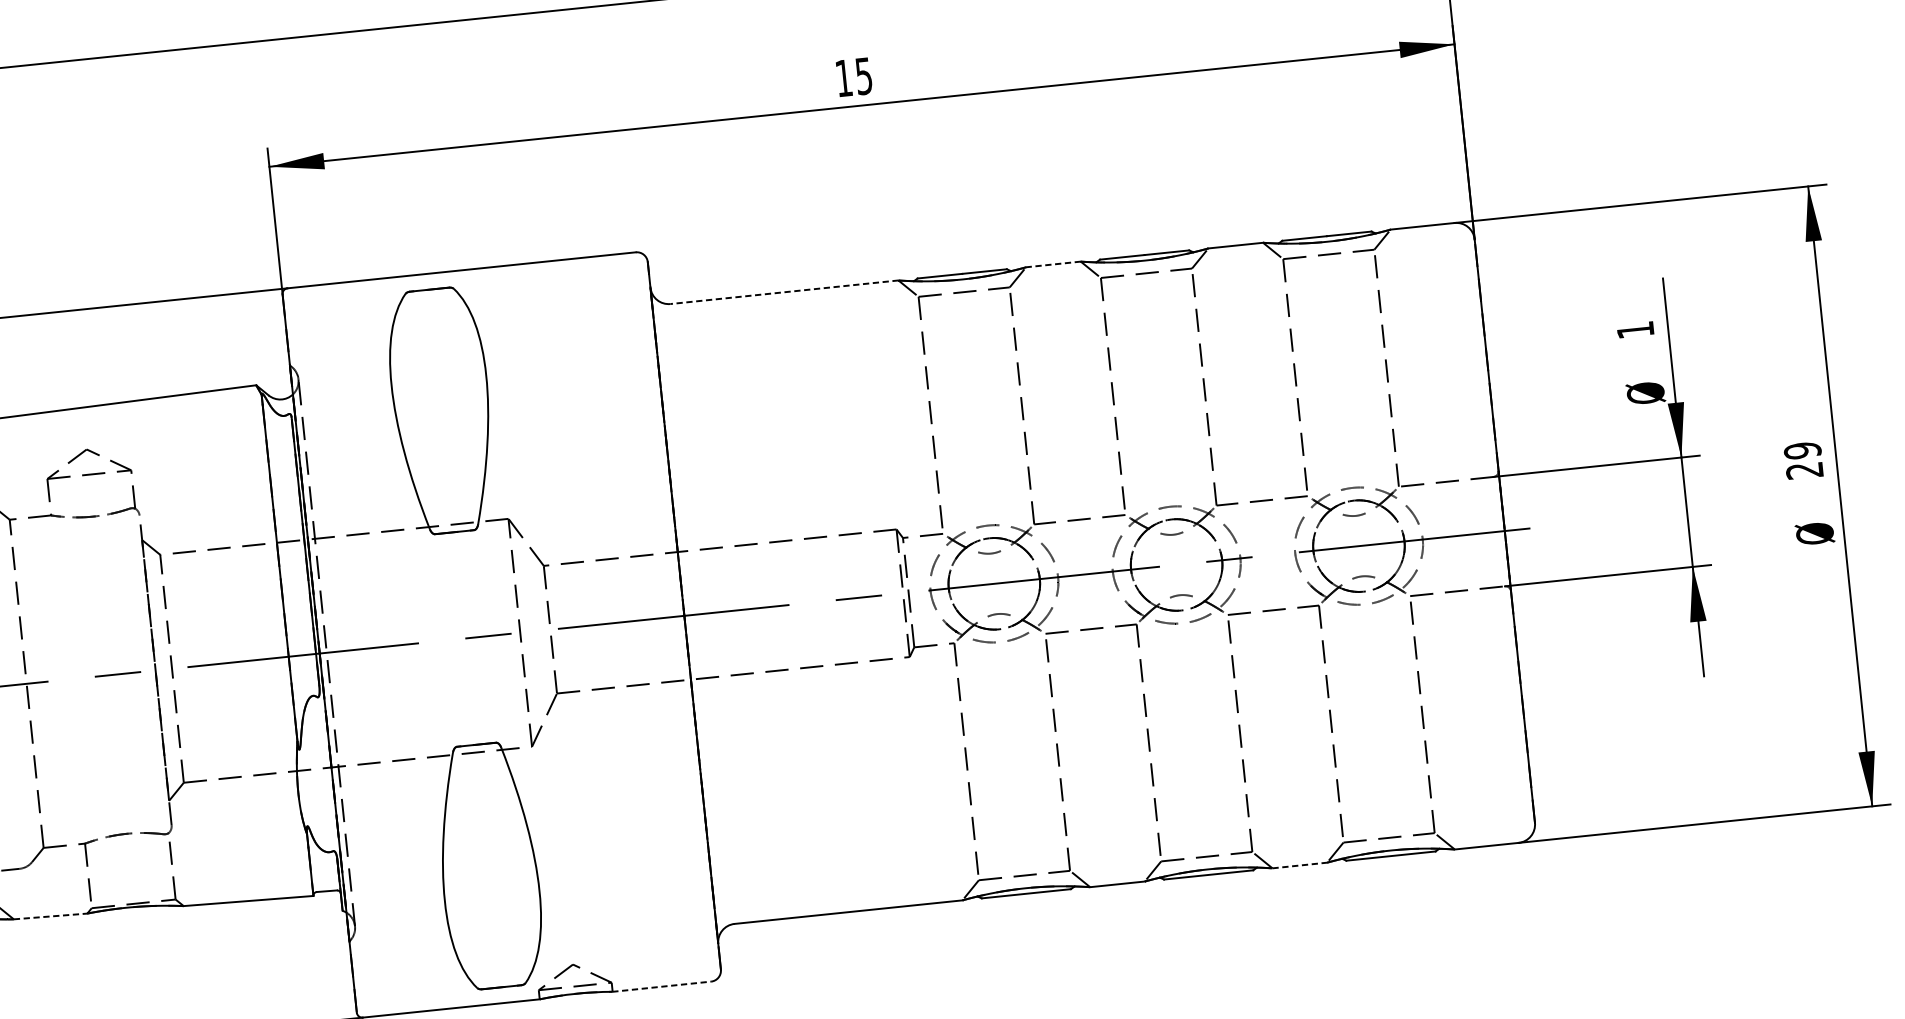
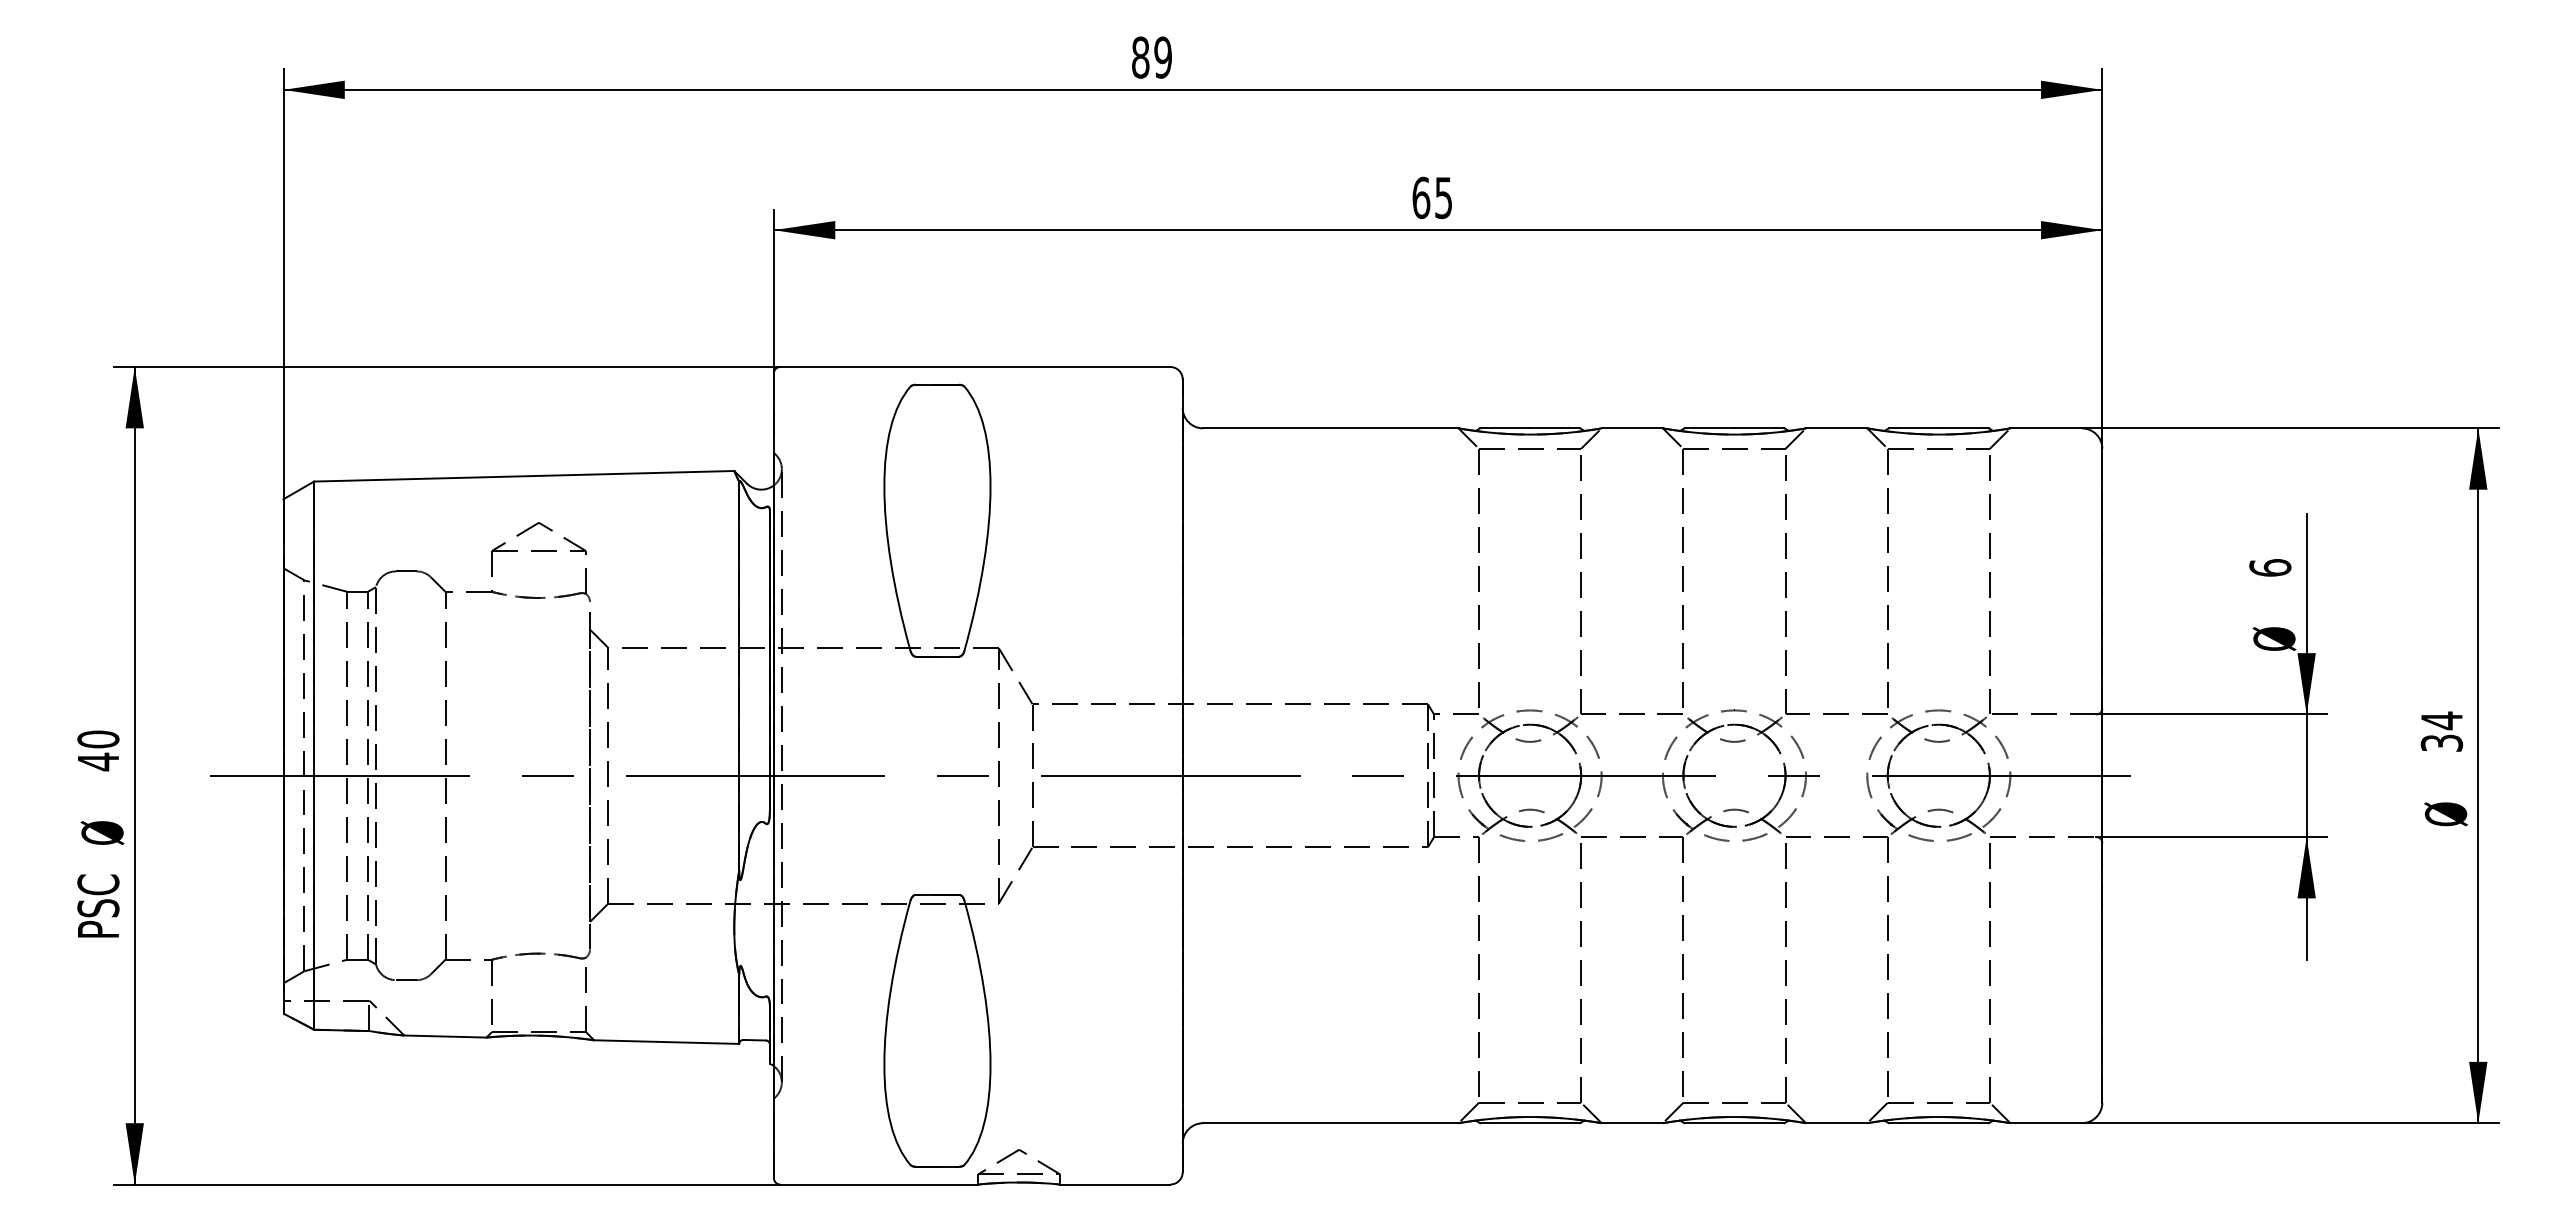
text: (844, 77) -> (1421, 197), 15 -> 65
line: (1053, 264) -> (1632, 428), dashed -> solid
line: (784, 292) -> (1330, 428), dashed -> solid
text: (1635, 329) -> (2270, 567), 1 -> 6
text: (1803, 460) -> (2441, 731), 29 -> 34
line: (1299, 865) -> (1836, 1123), dashed -> solid
line: (50, 916) -> (445, 1036), dashed -> solid
line: (662, 986) -> (1115, 1184), dashed -> solid

